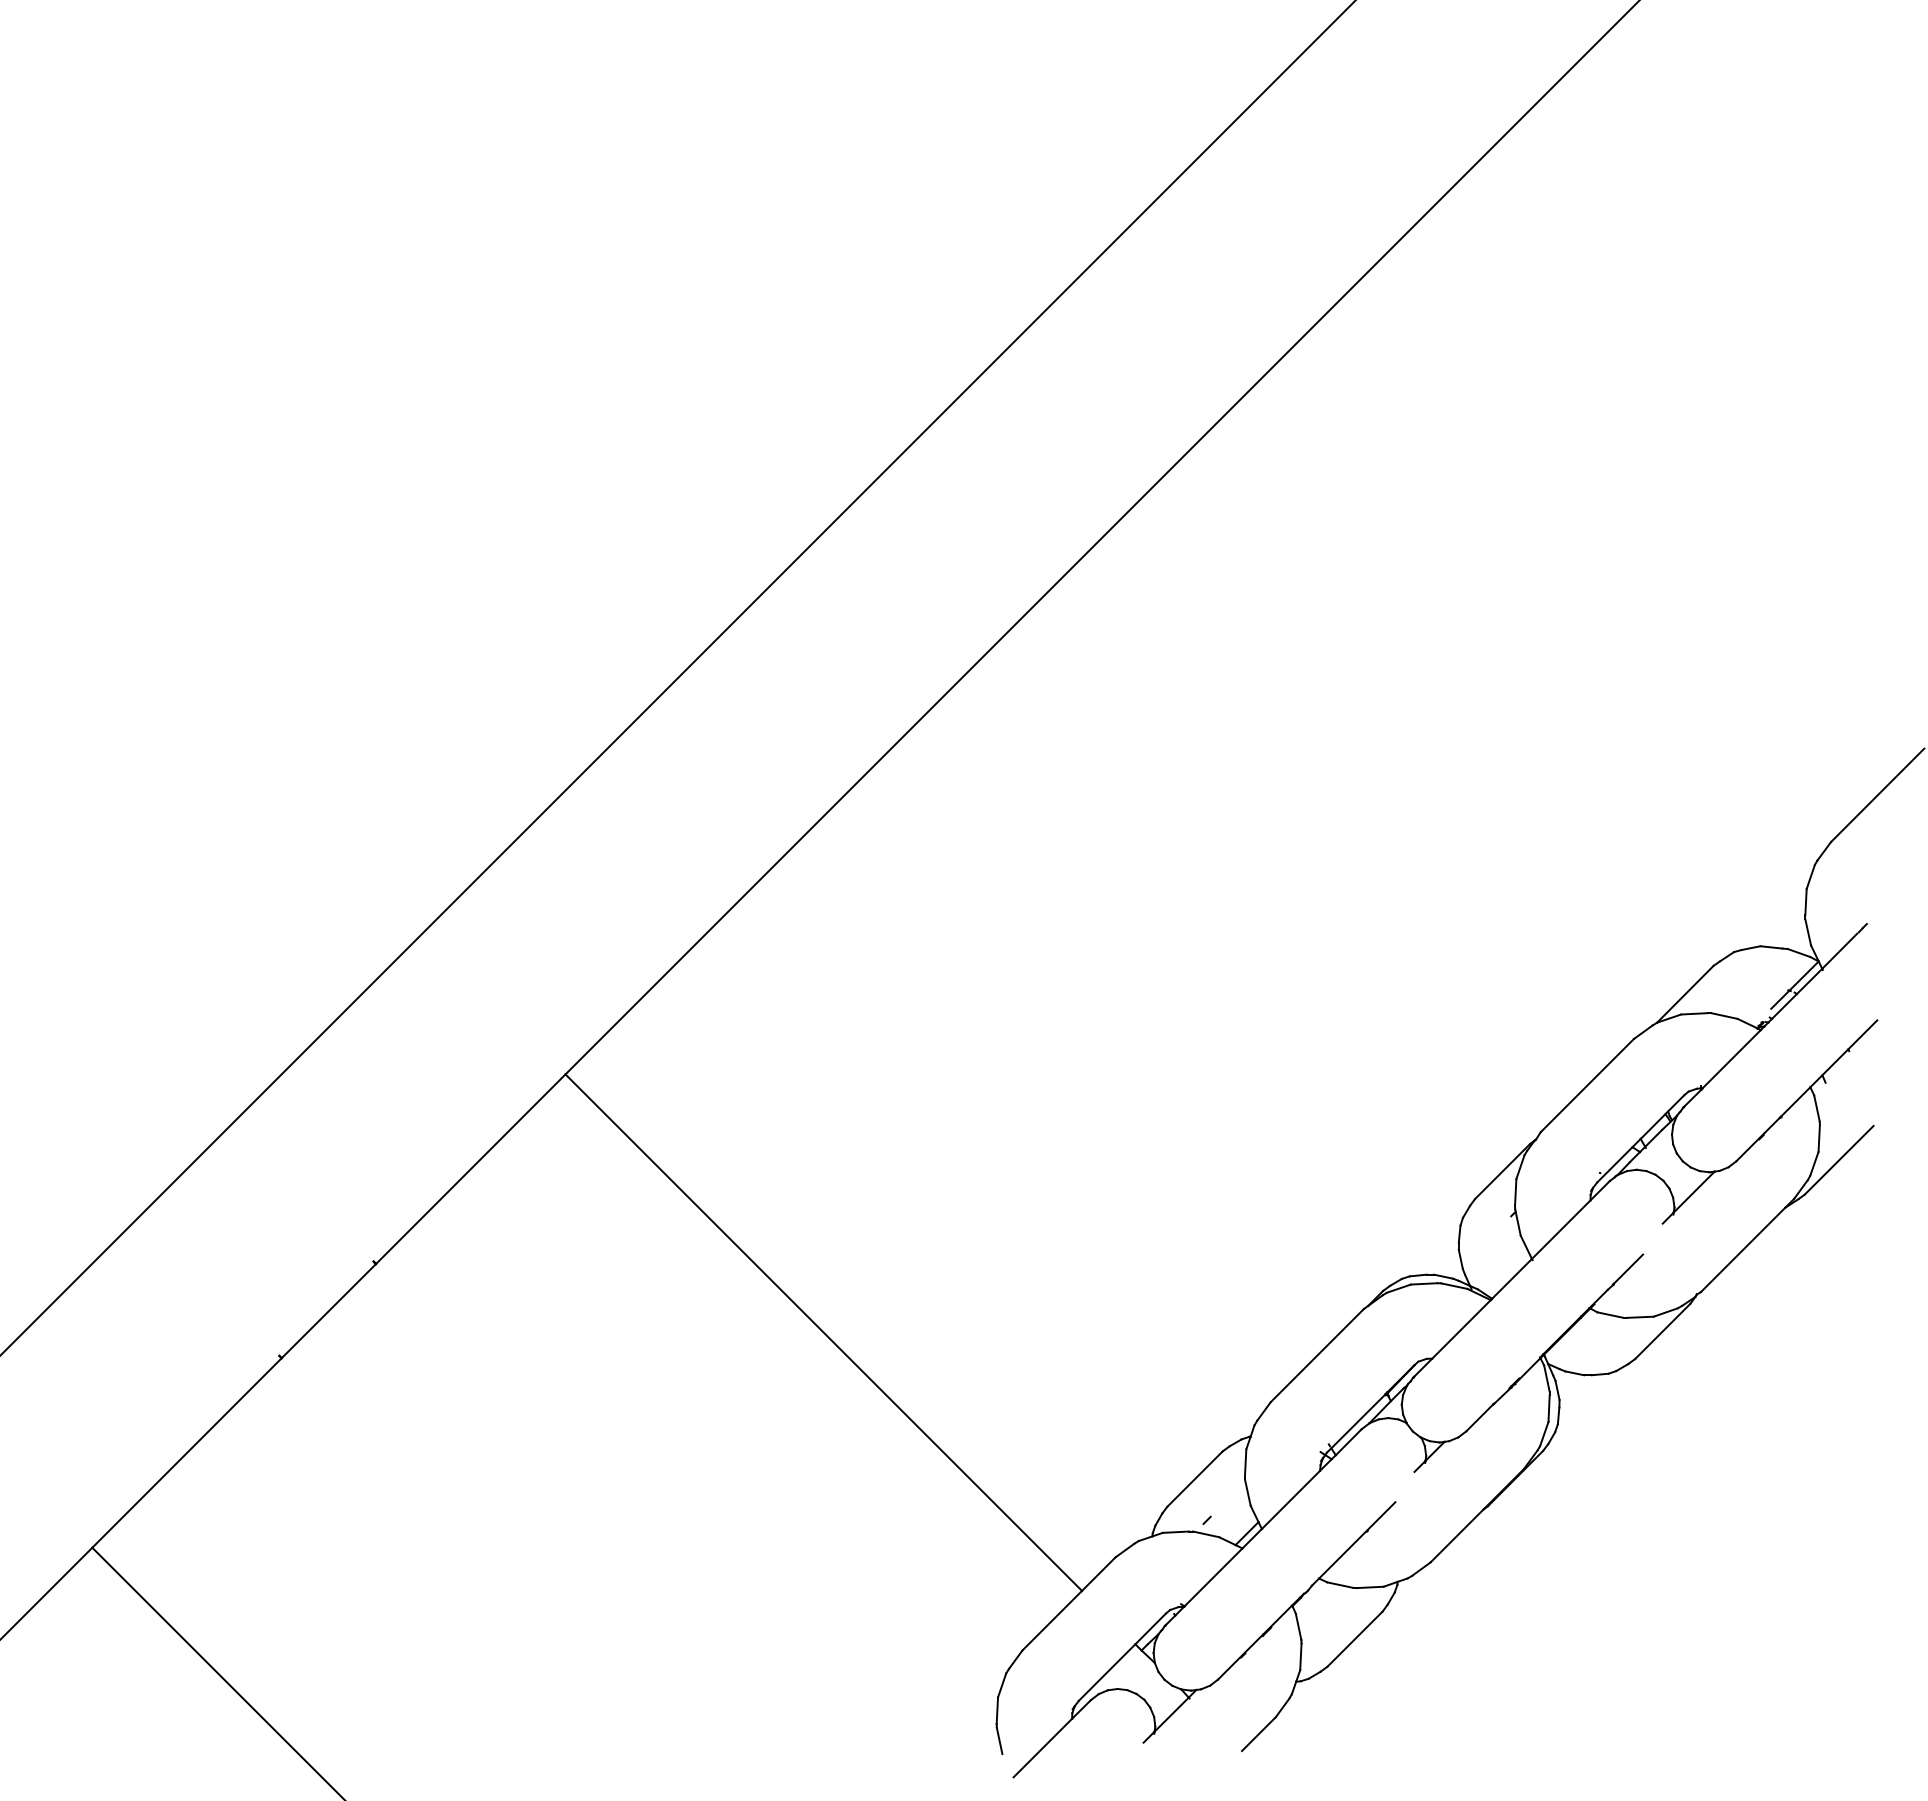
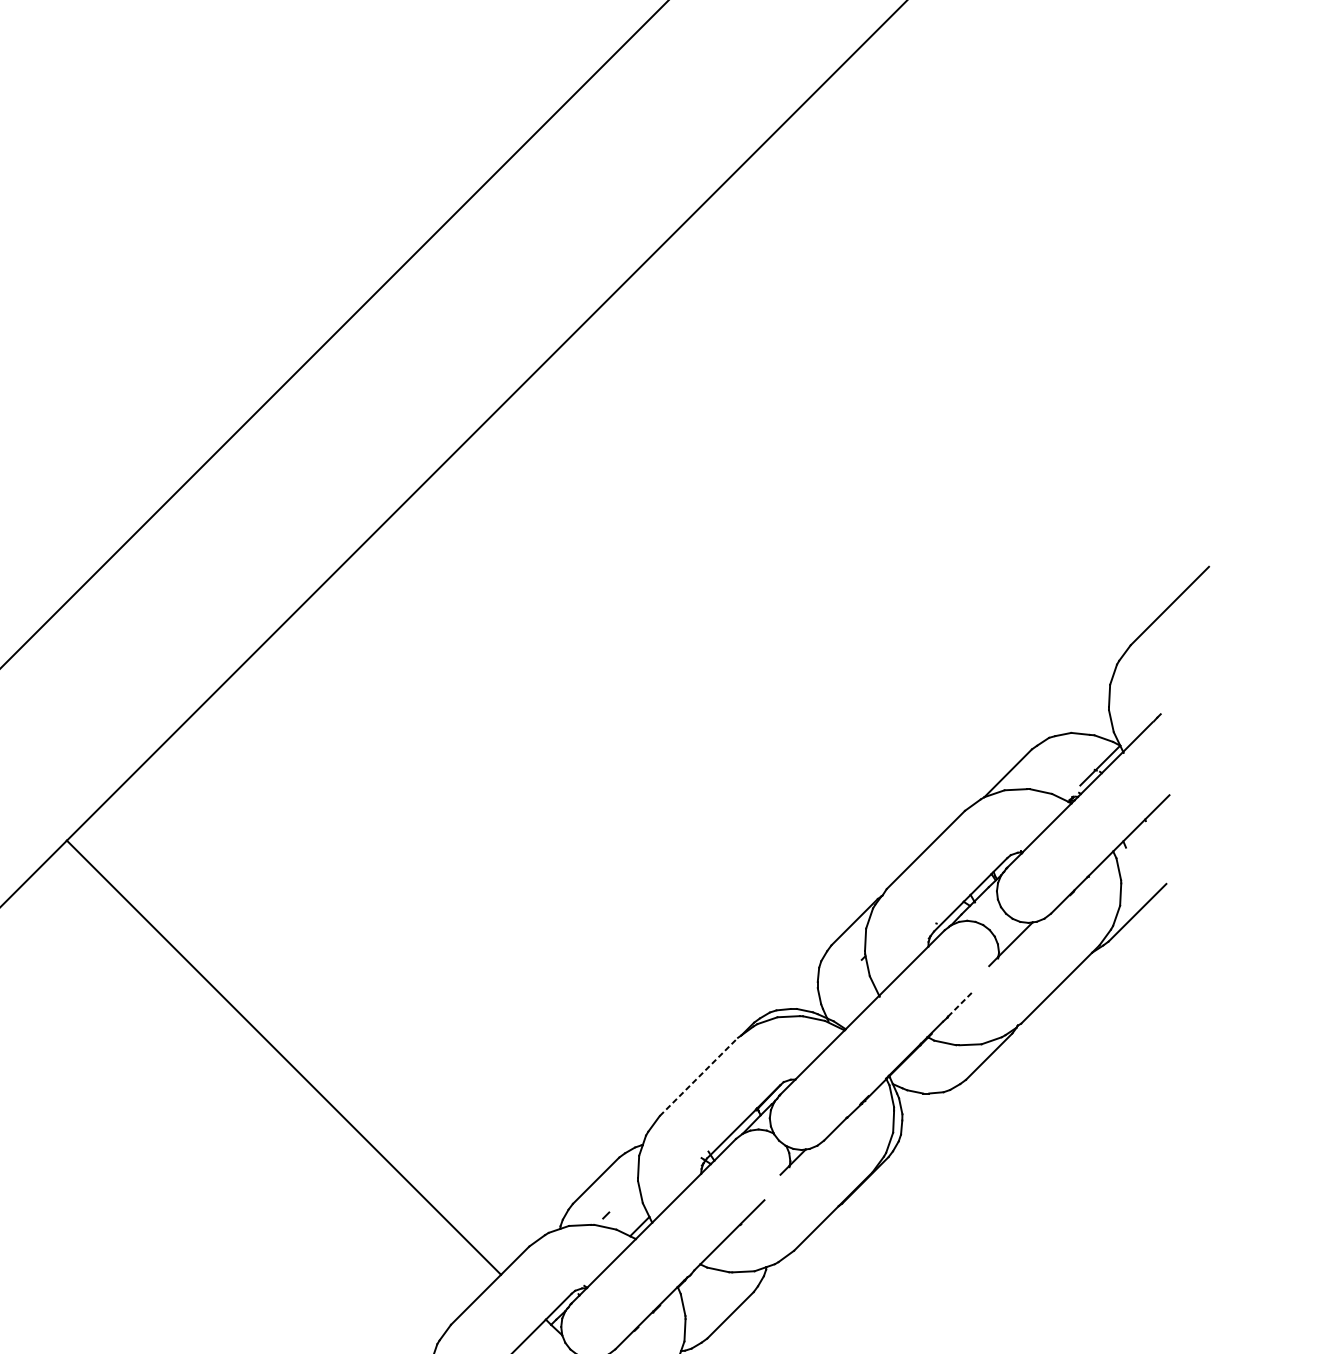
line: (1628, 1269) -> (960, 1004), solid -> dashed
line: (1317, 1355) -> (698, 1076), solid -> dashed

